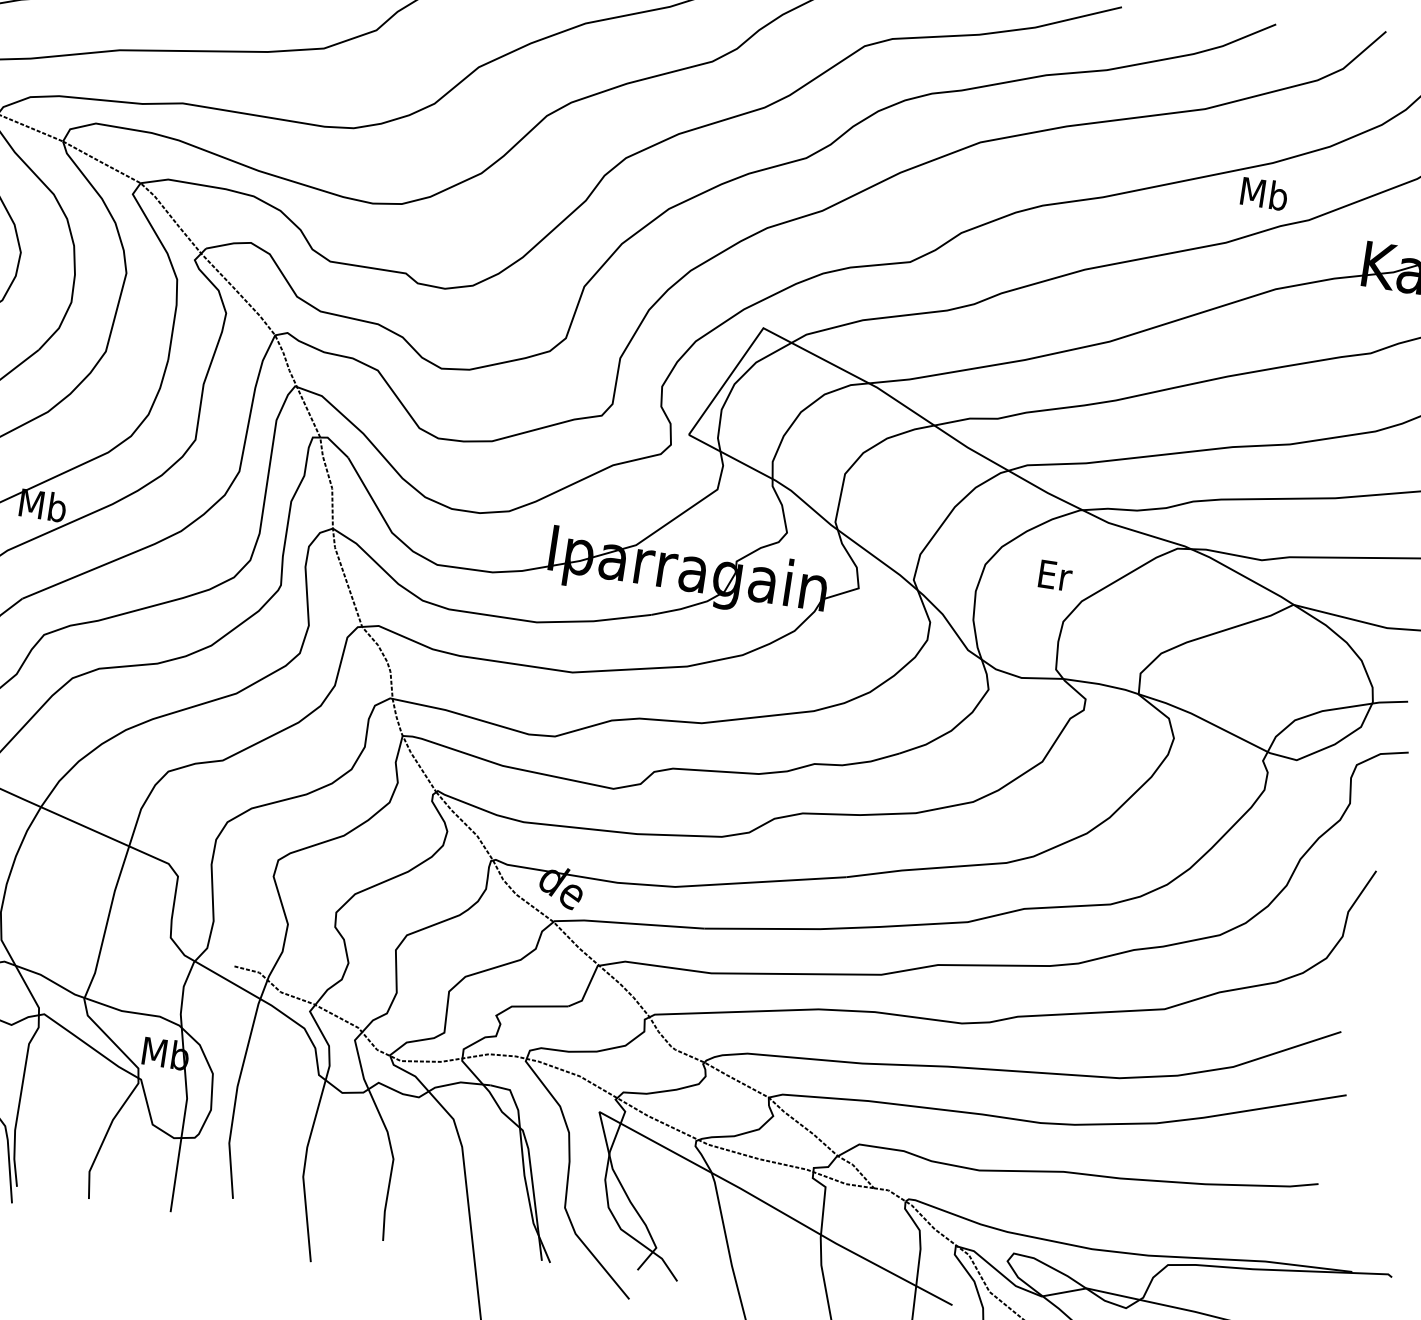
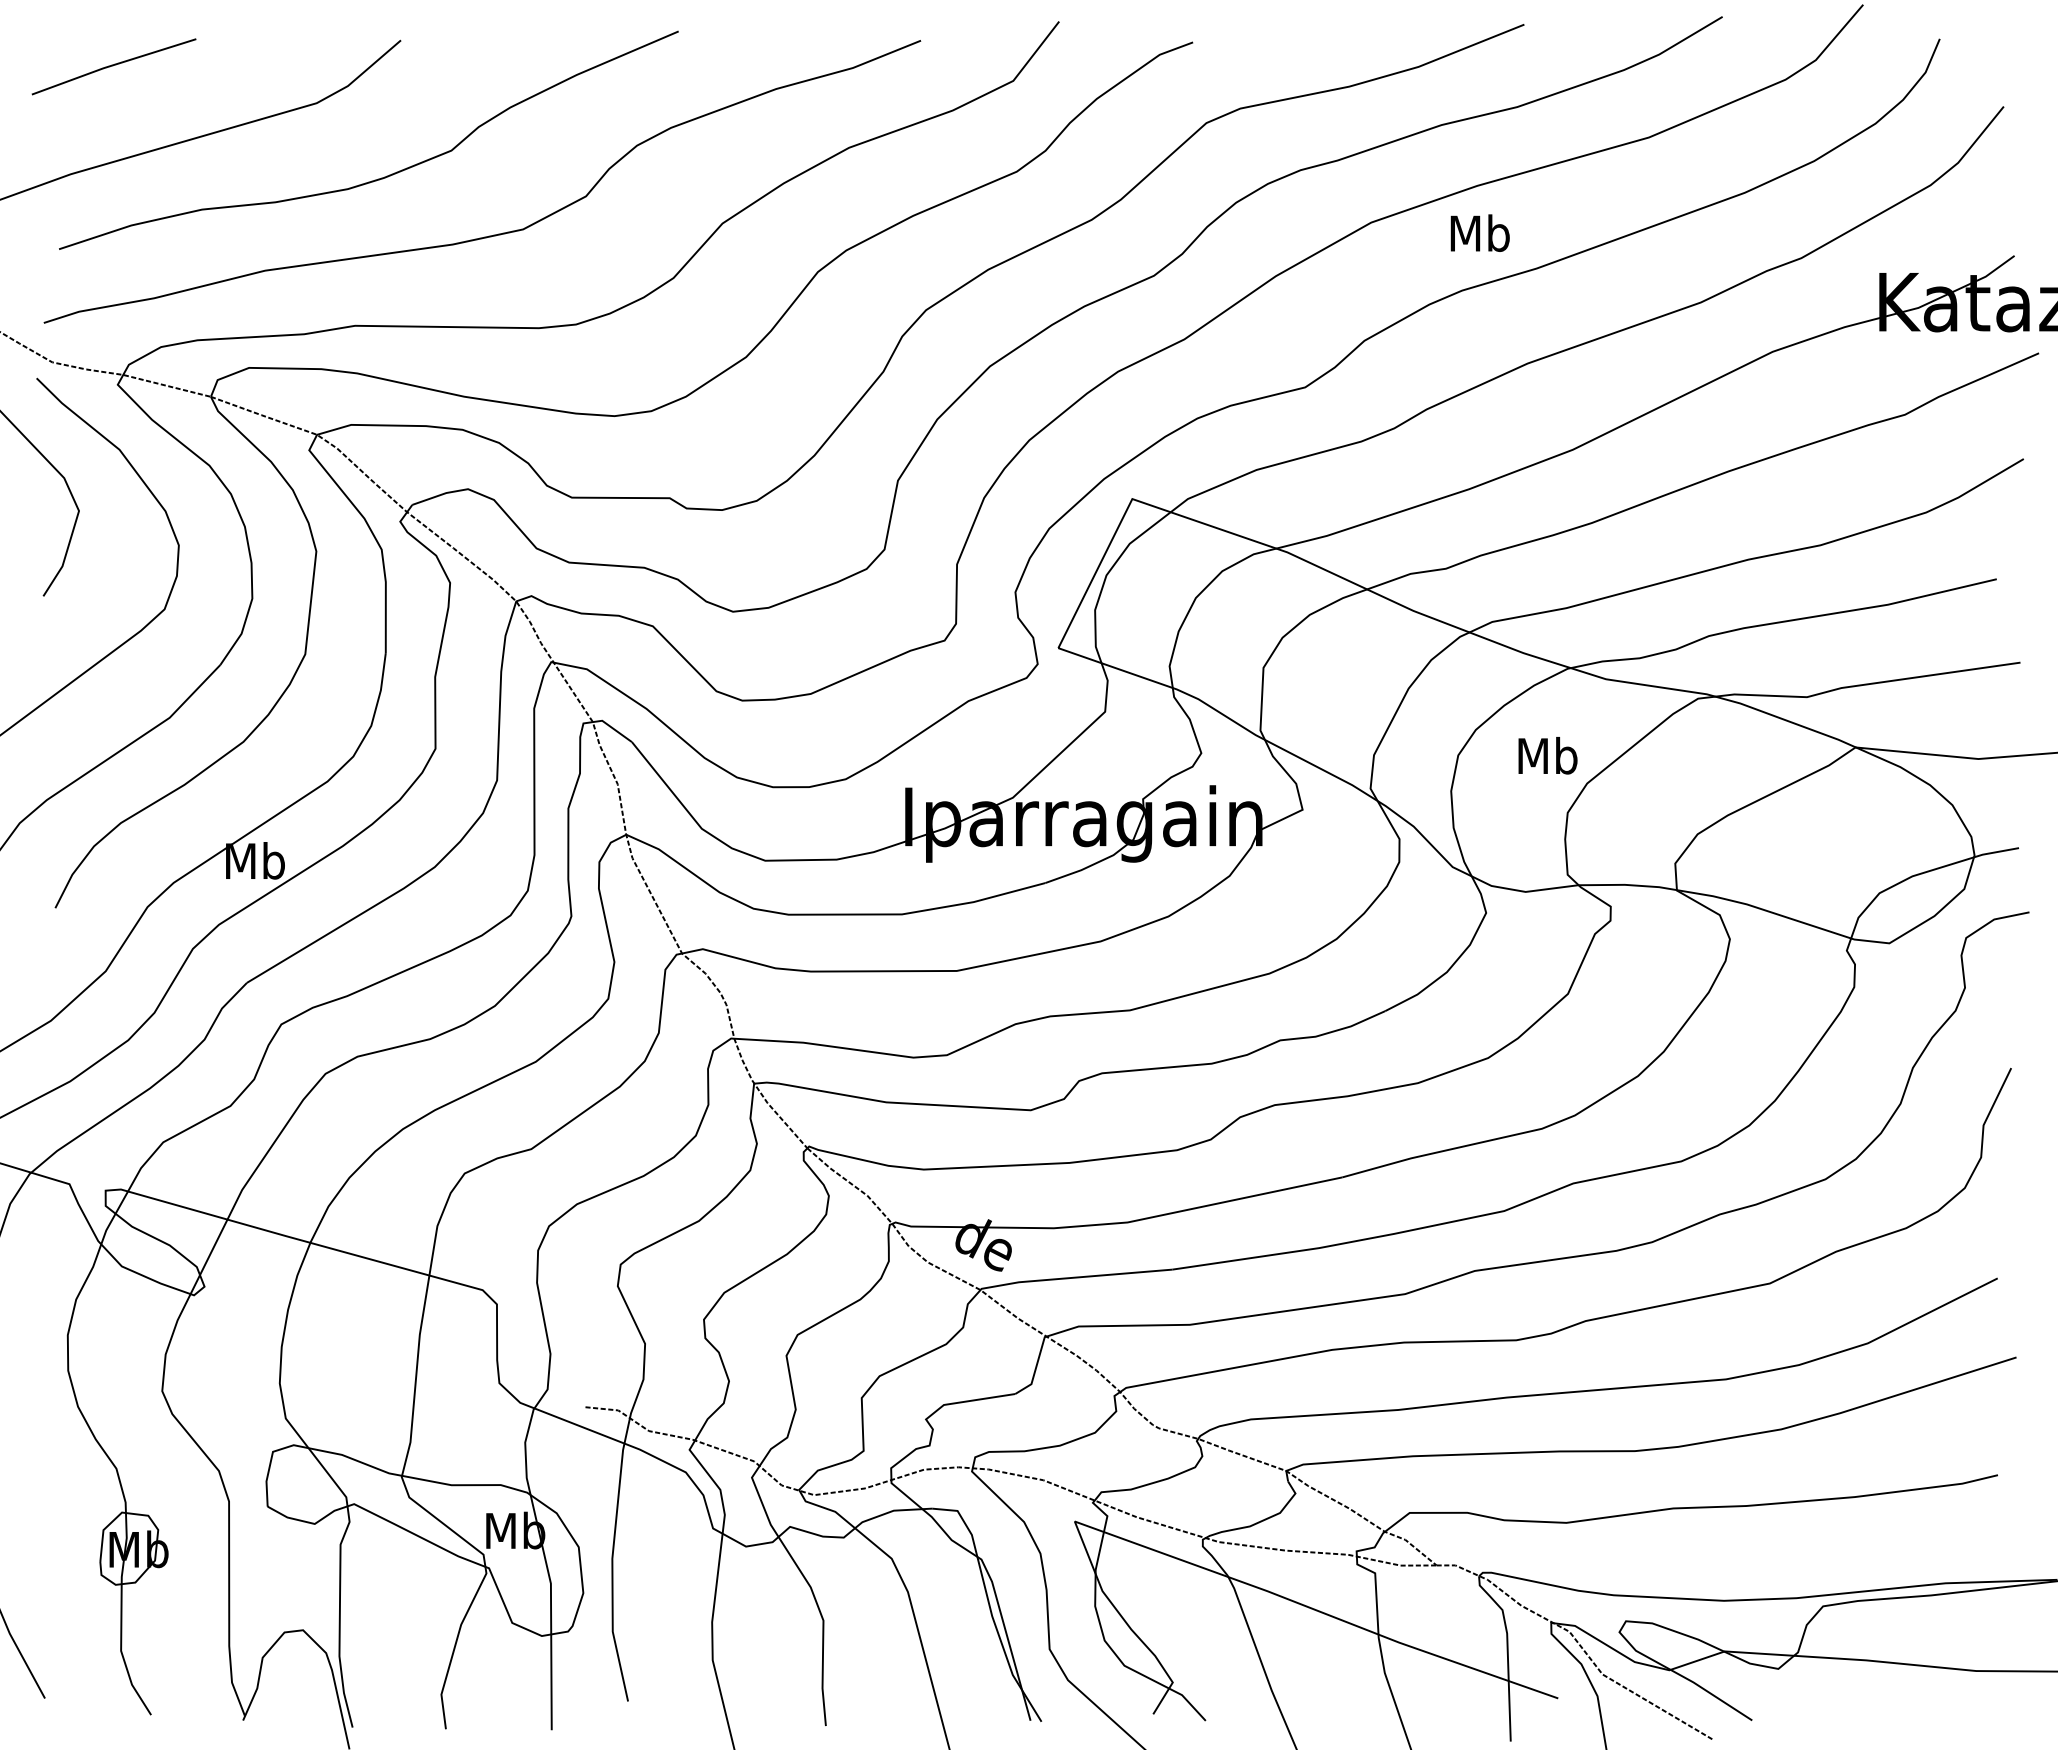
text: (1264, 193) -> (1479, 232), moved
text: (1054, 575) -> (1547, 755), Er -> Mb

